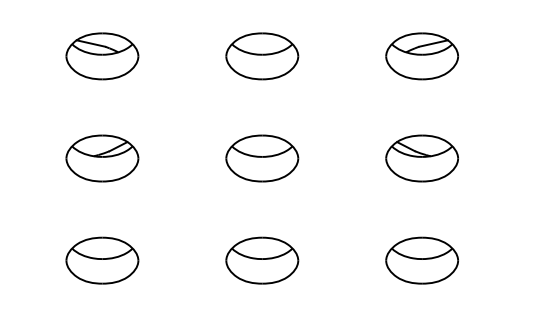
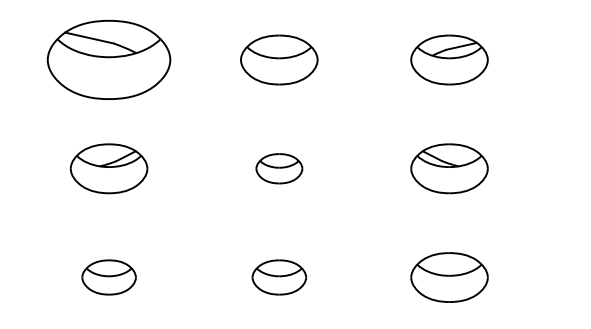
part: (102, 56) -> (109, 60), size x1.6
part: (262, 158) -> (279, 168), size x0.6
part: (102, 260) -> (109, 277), size x0.7
part: (262, 260) -> (279, 277), size x0.7

